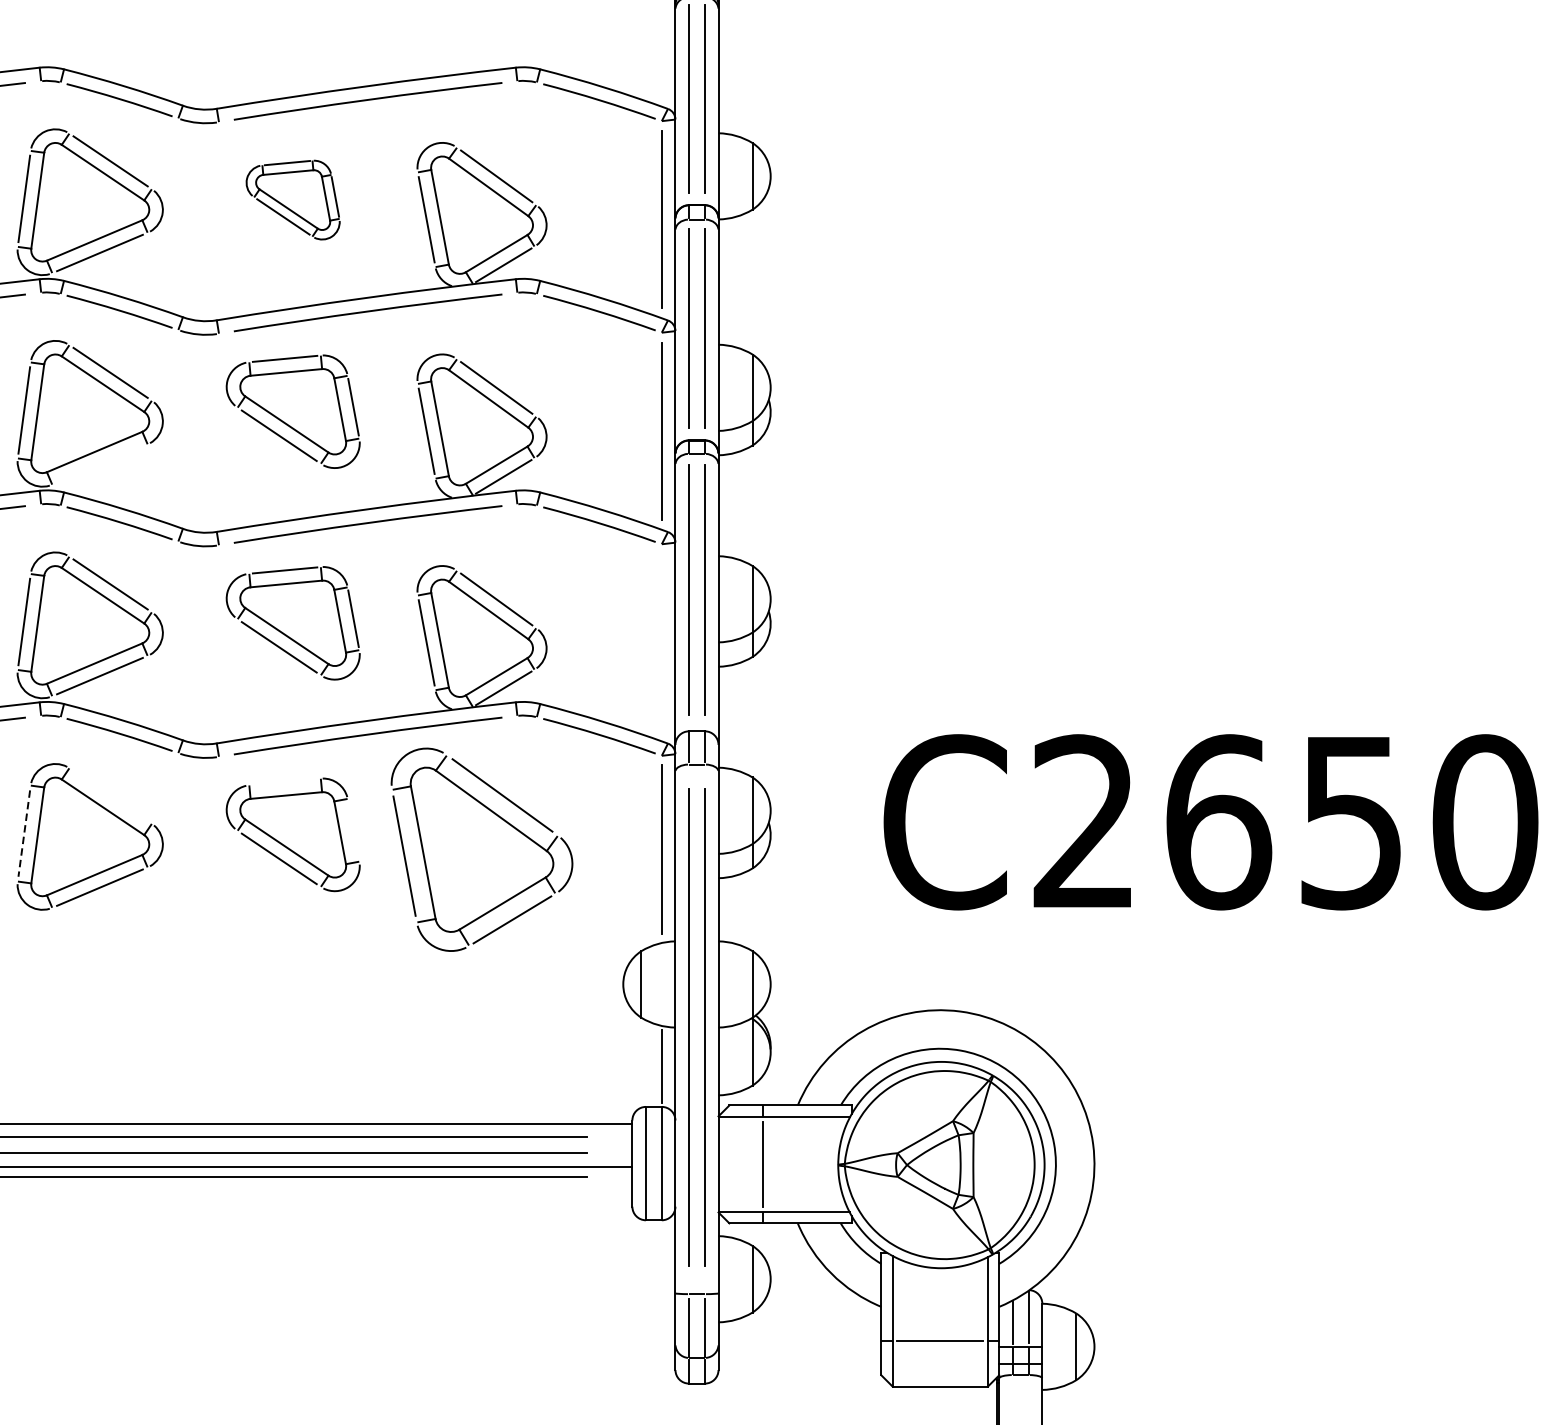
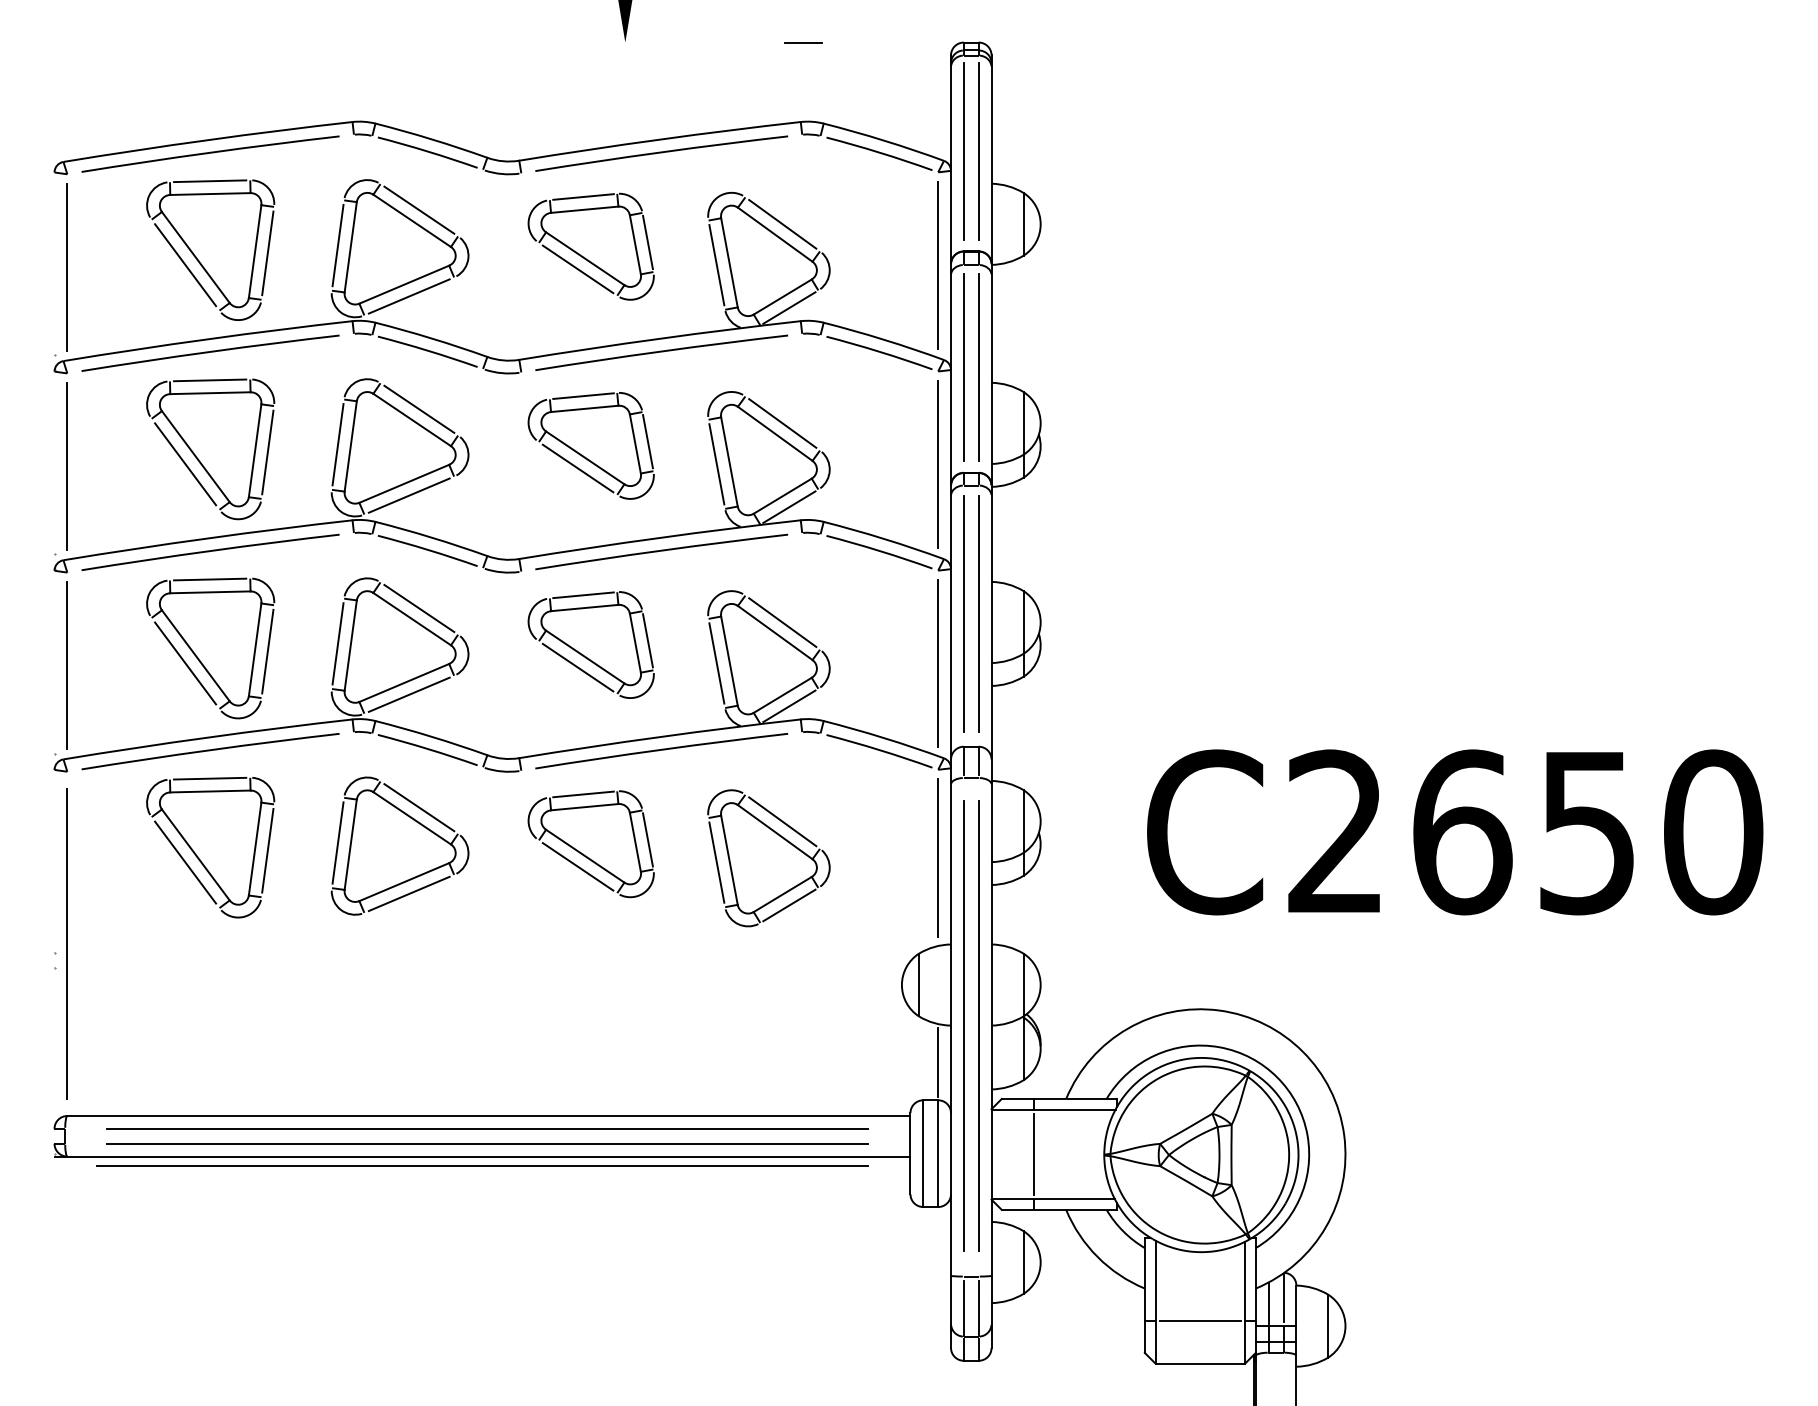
part: (292, 199) -> (590, 246), size x1.43
line: (99, 464) -> (408, 495), added
line: (662, 641) -> (938, 662), added
line: (285, 782) -> (583, 794), added
line: (110, 795) -> (419, 807), added
line: (353, 829) -> (647, 839), added
line: (23, 834) -> (337, 843), dashed -> solid
part: (481, 850) -> (768, 858), size x0.71

